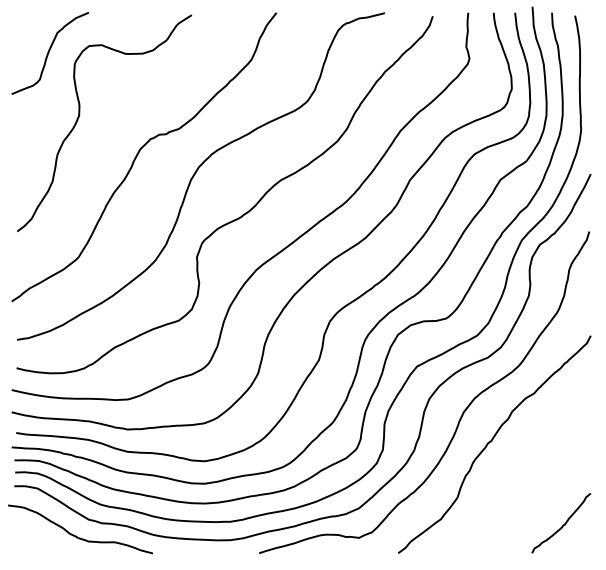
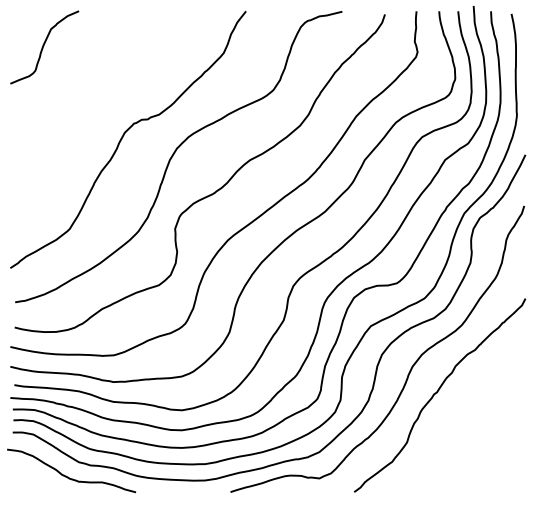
curve: (80, 114) -> (71, 101), removed
curve: (563, 524) -> (501, 466), removed

